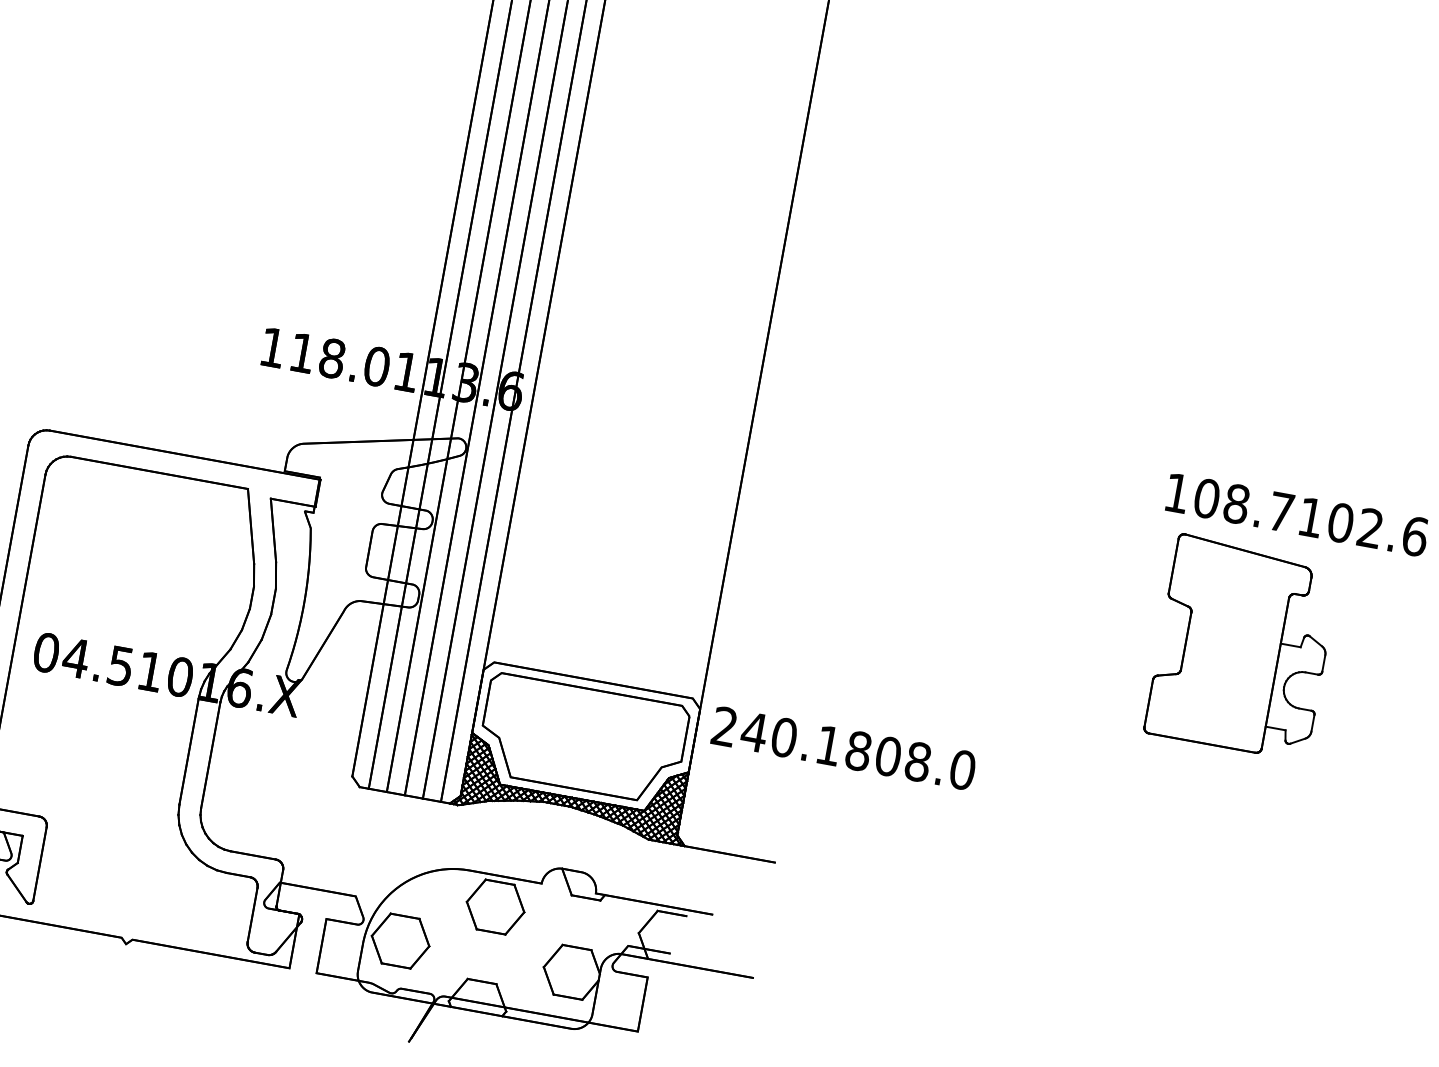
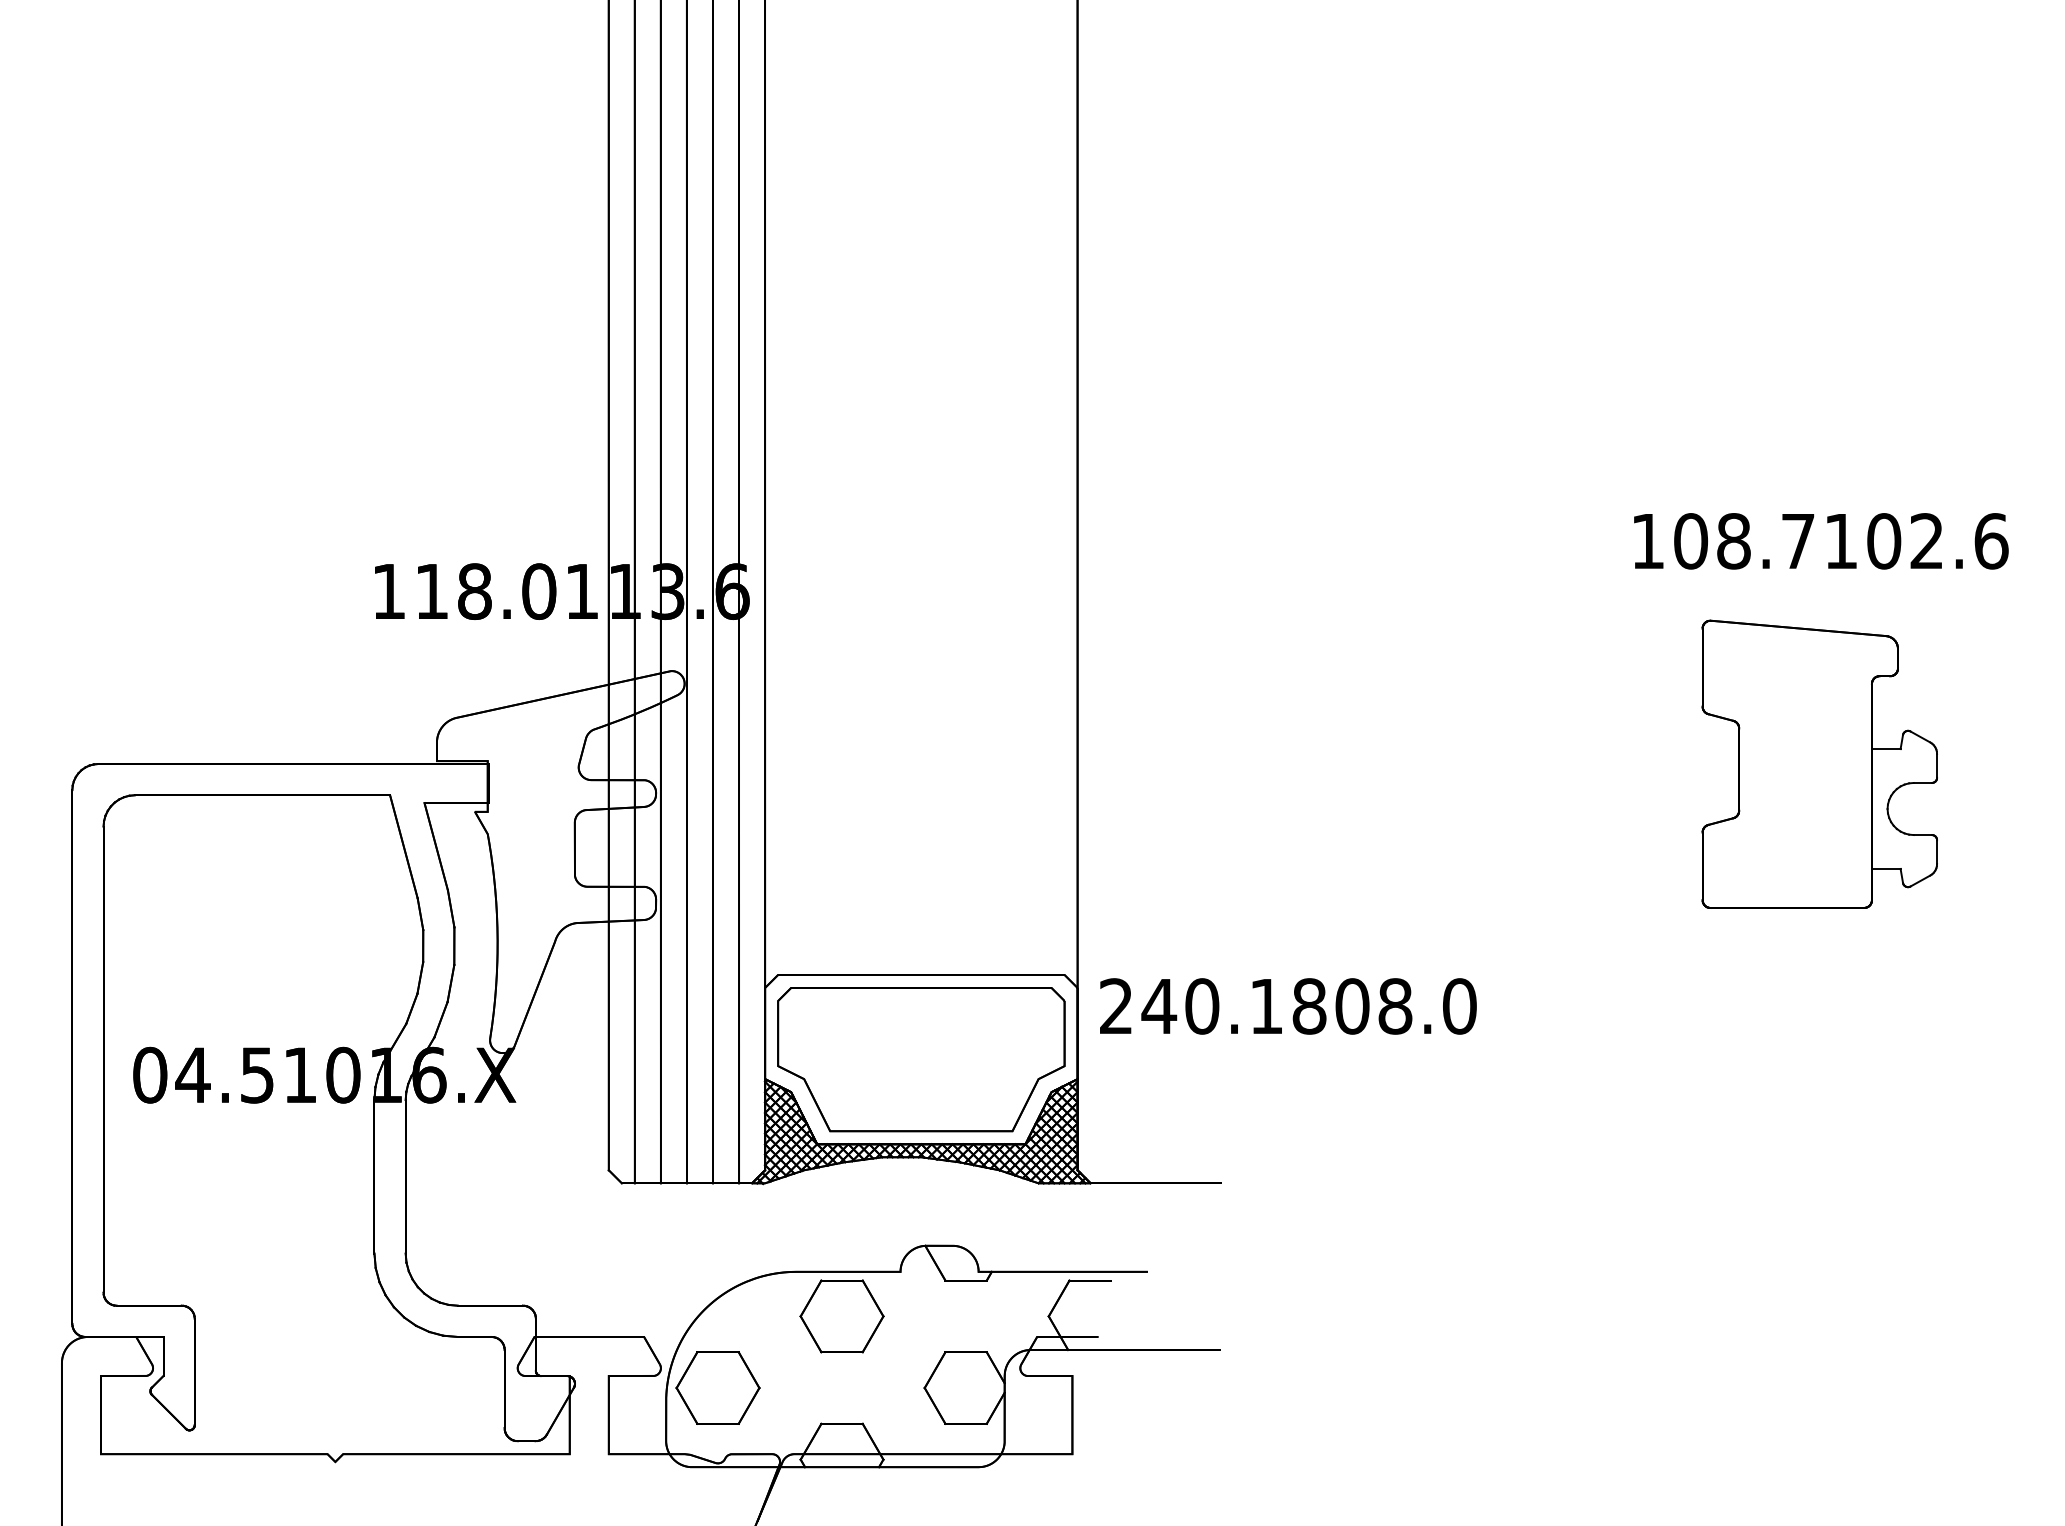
text: (1297, 515) -> (1821, 541), moved

